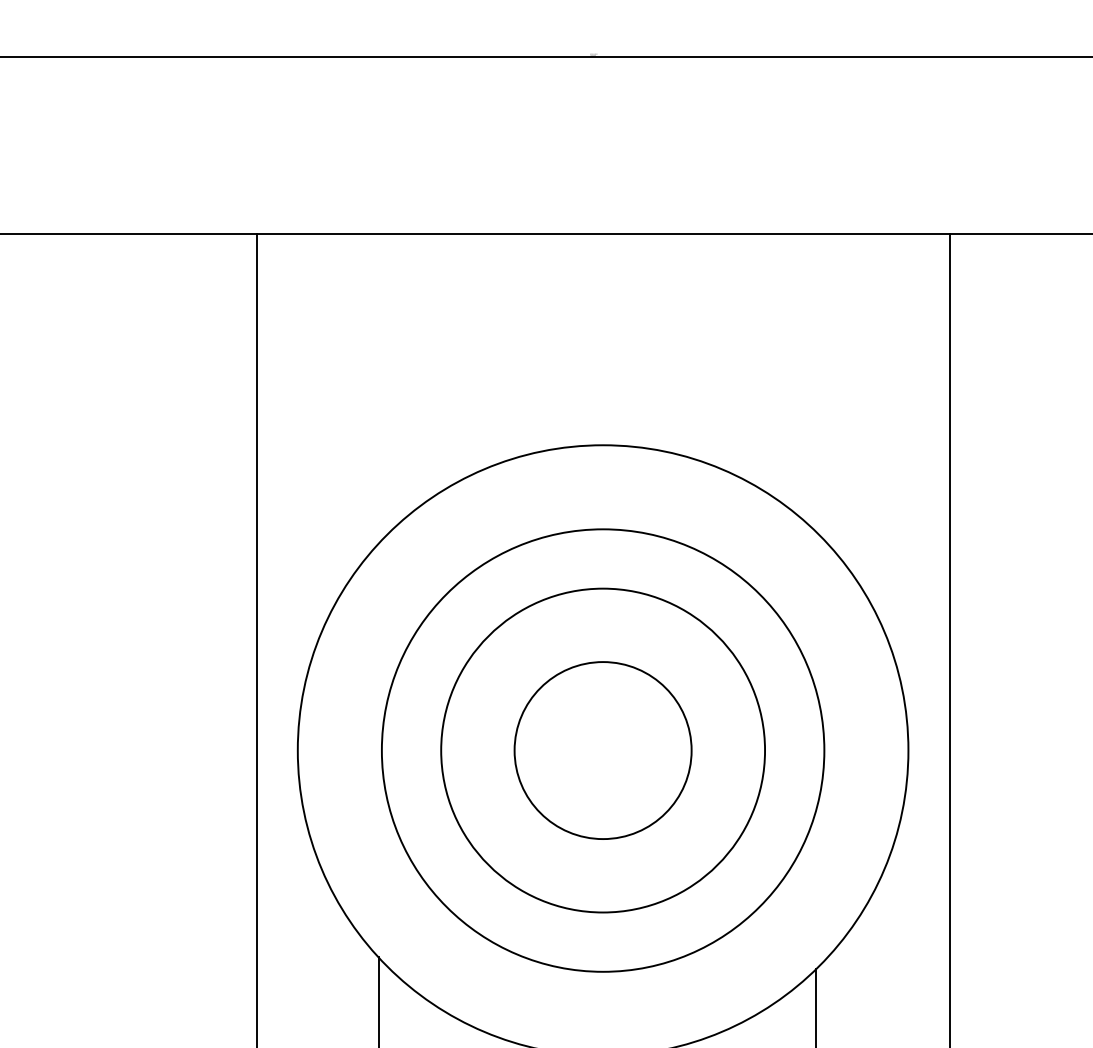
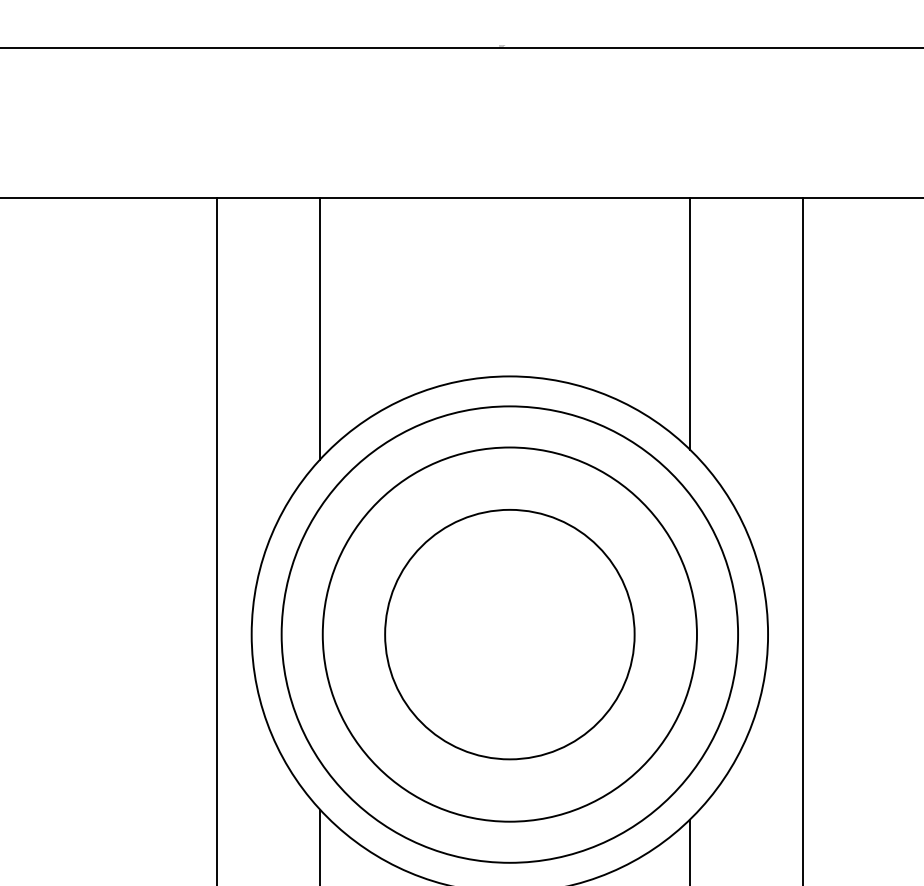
line: (816, 382) -> (690, 323), added
line: (377, 388) -> (319, 328), added
circle: (602, 750) -> (509, 634), size x1.67
circle: (602, 750) -> (509, 634), size x1.67

